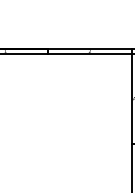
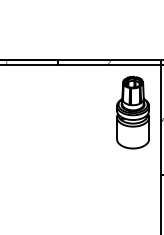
part: (109, 92) -> (132, 112), added

